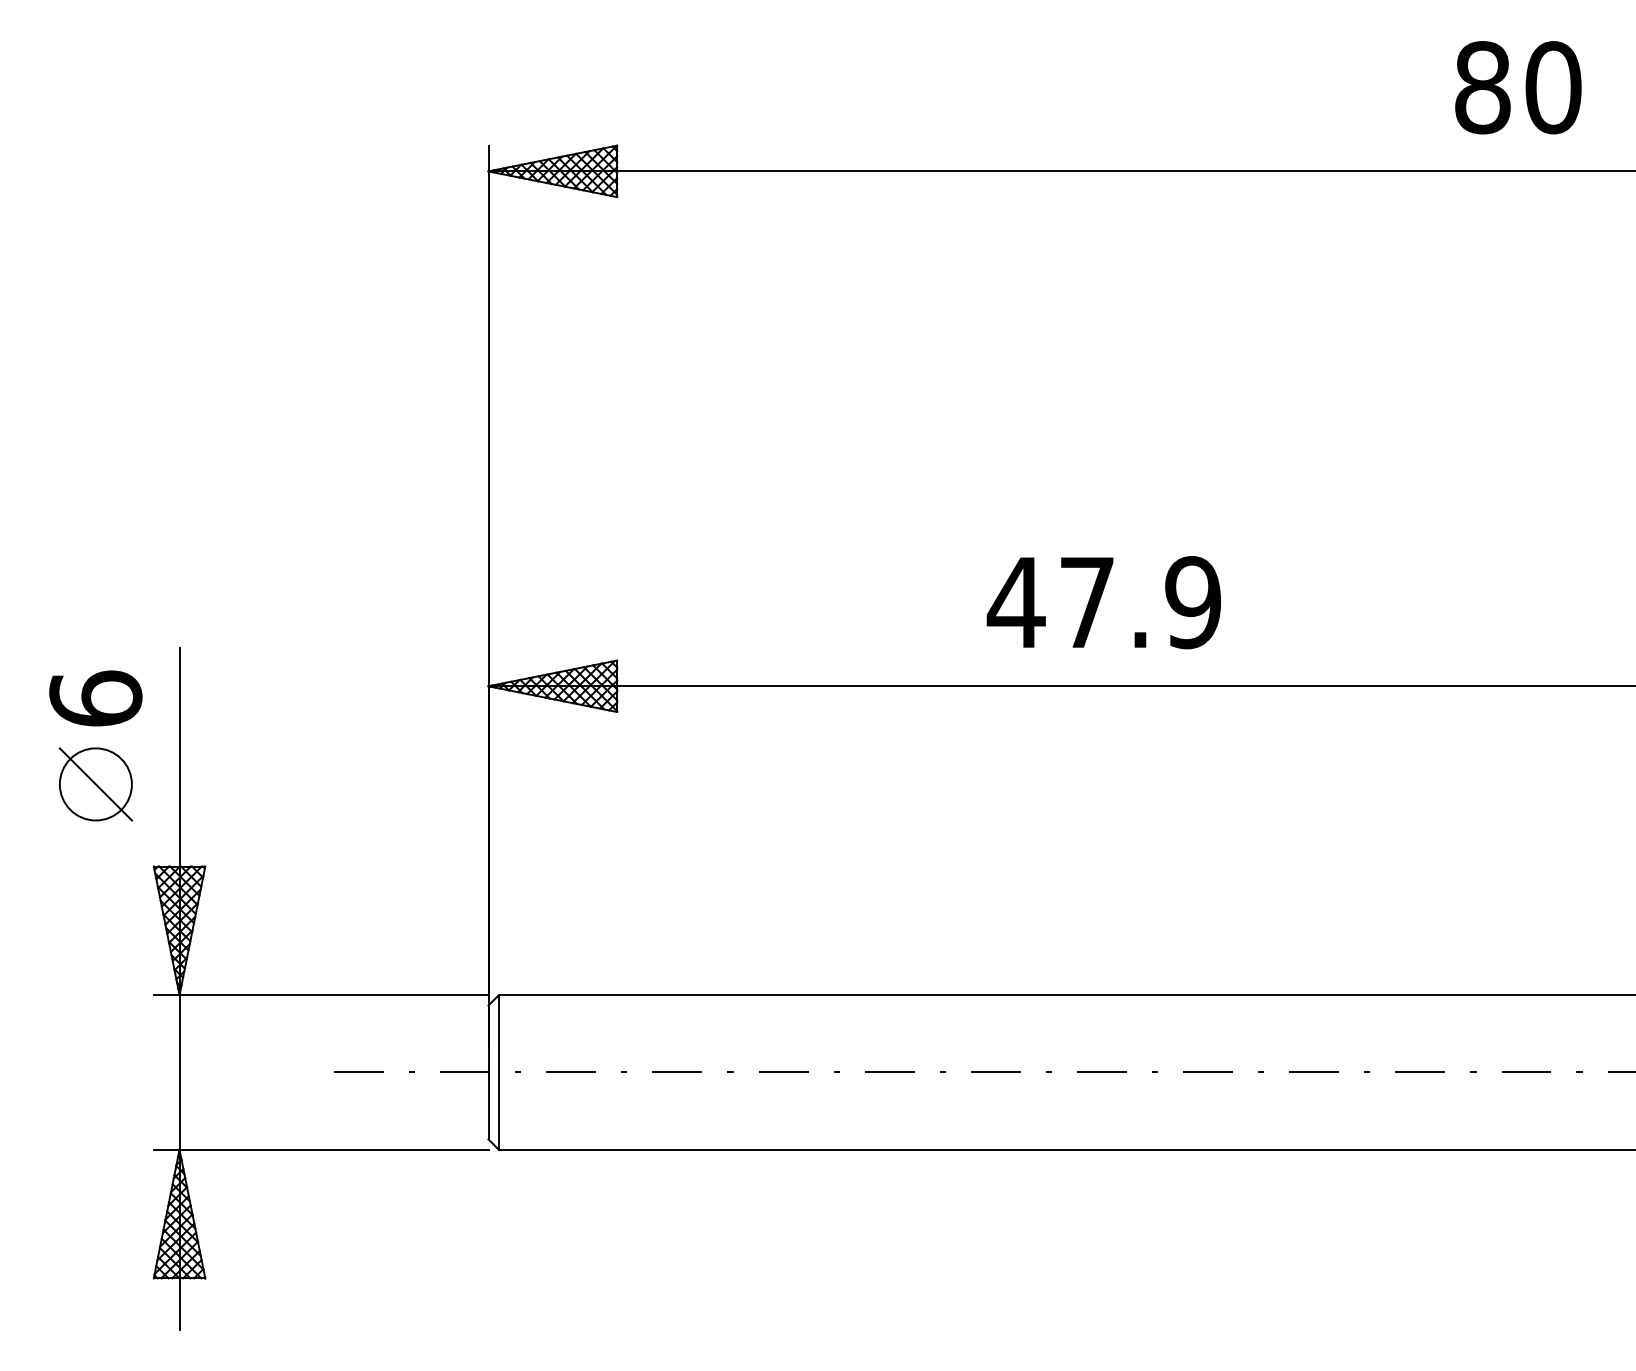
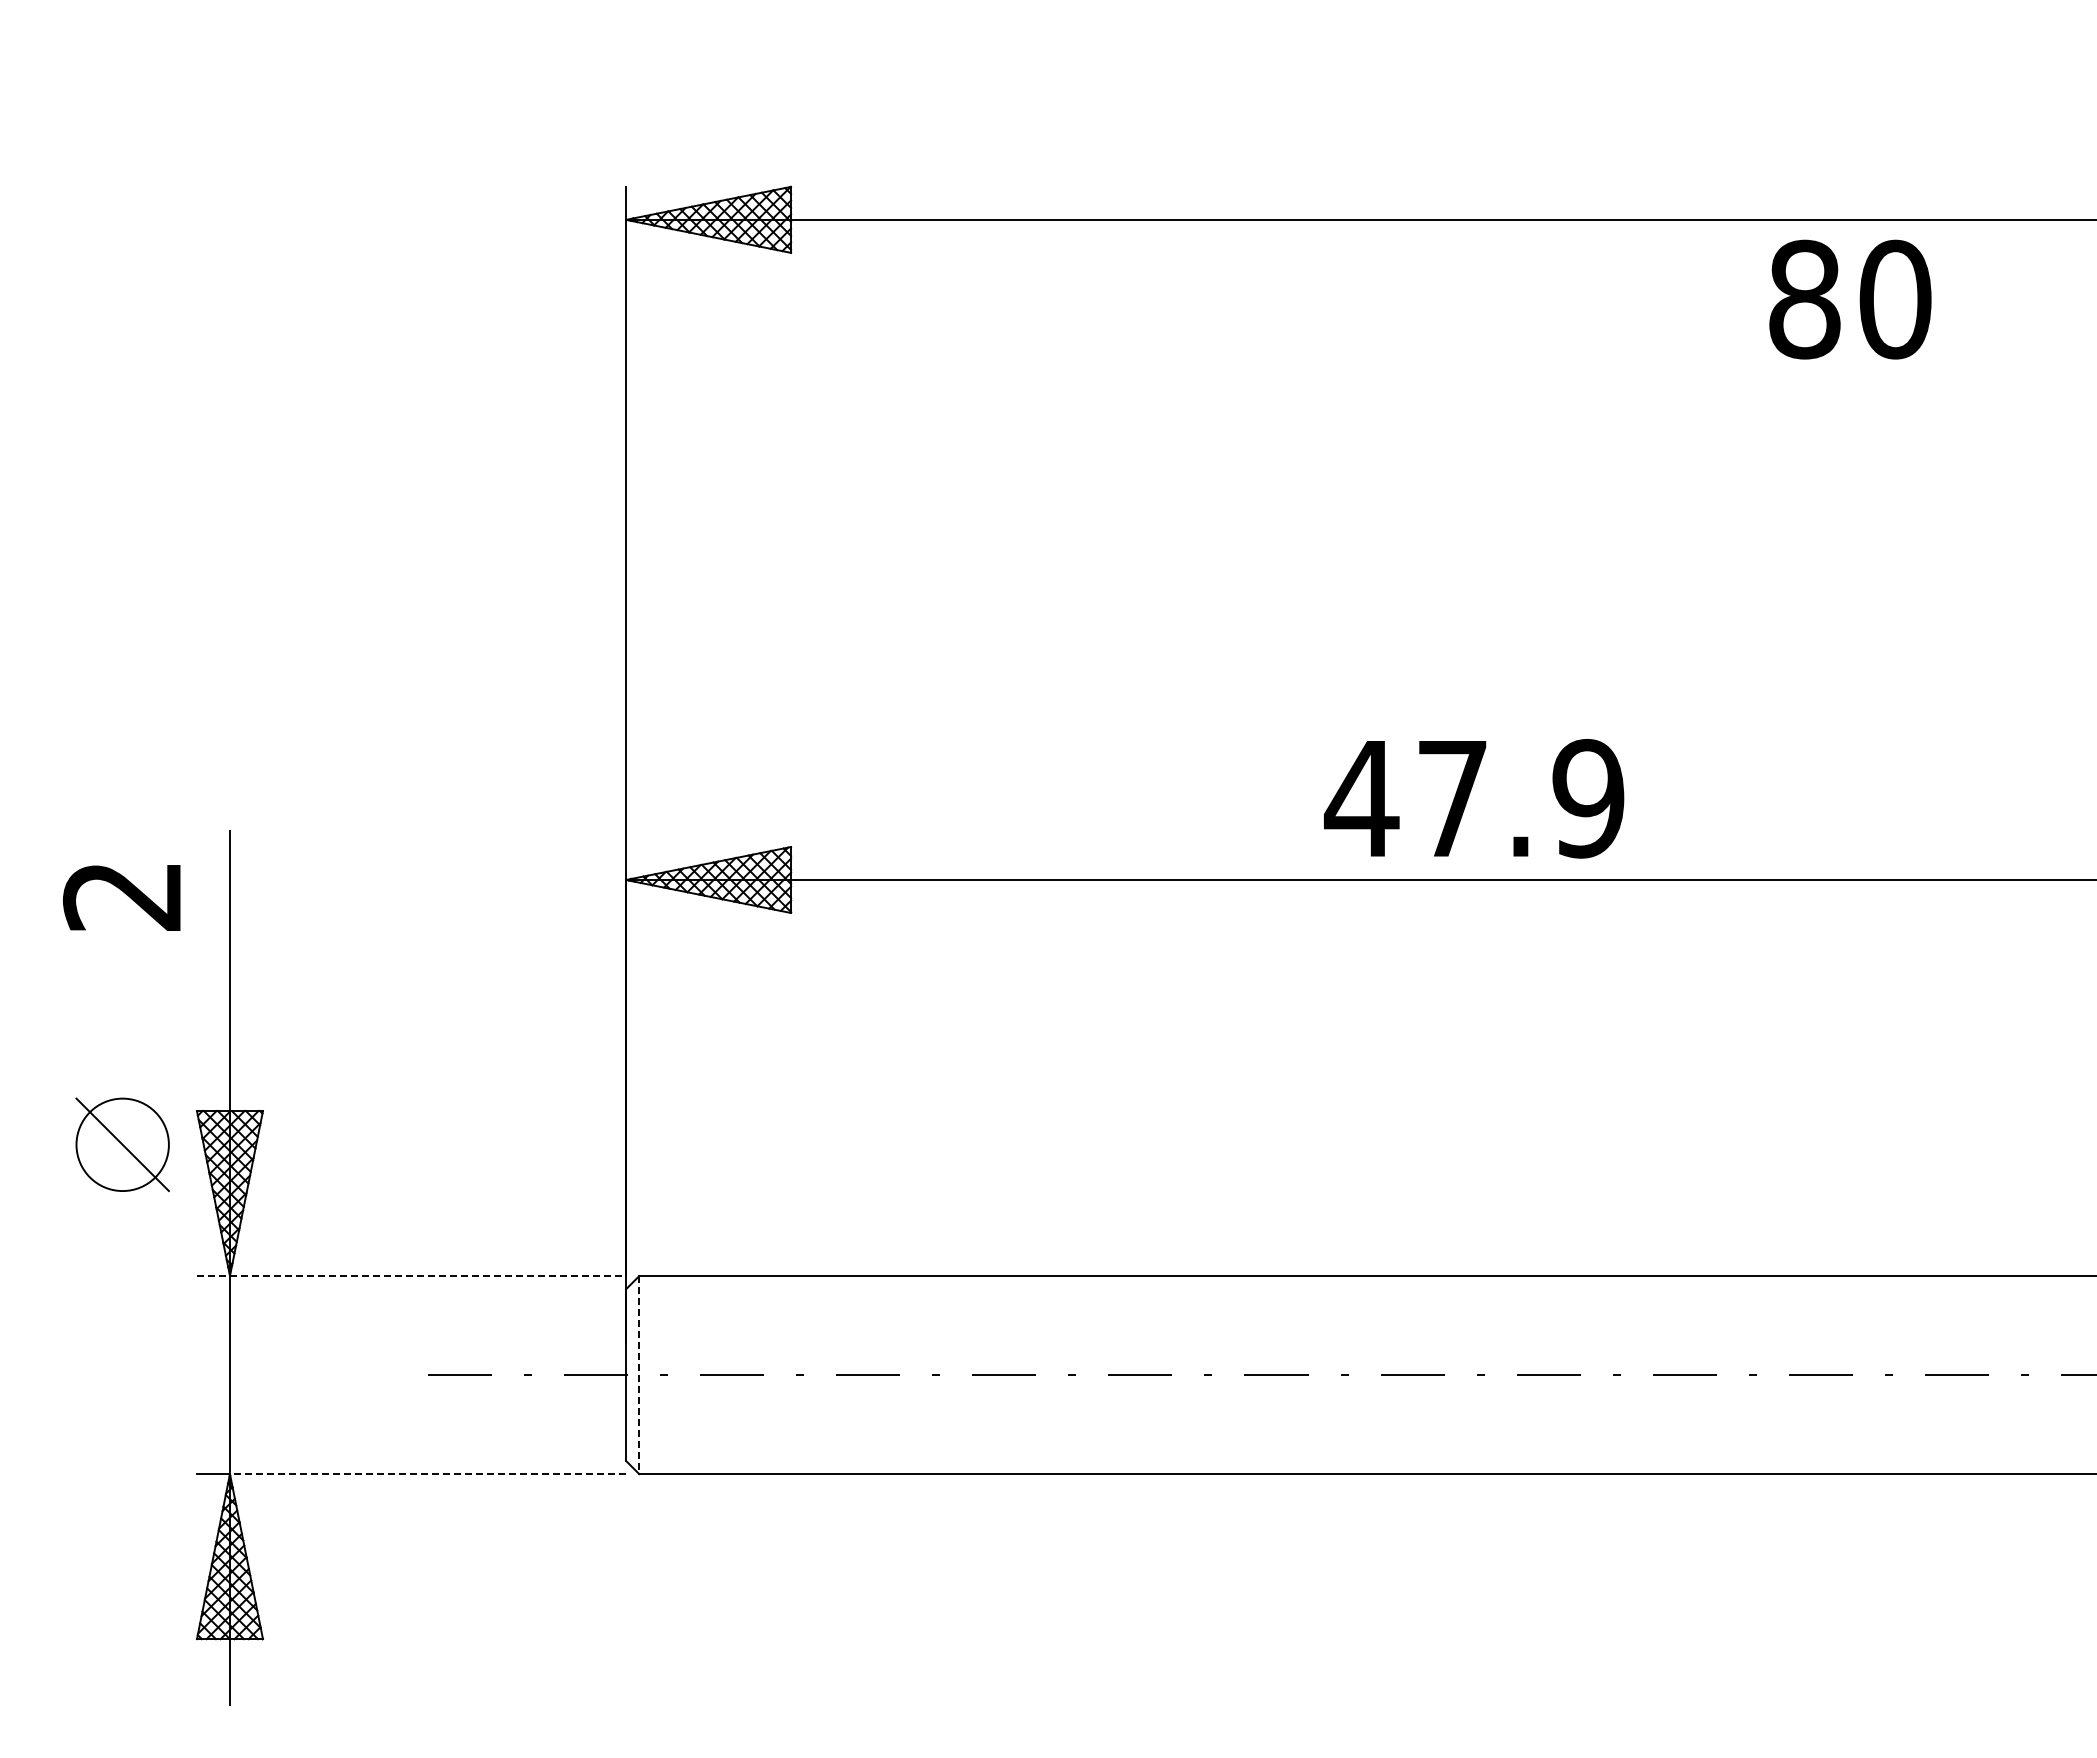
text: (1518, 87) -> (1850, 299), moved
text: (1104, 602) -> (1474, 798), moved
text: (95, 698) -> (122, 895), 6 -> 2
part: (95, 784) -> (122, 1144), moved
line: (321, 995) -> (411, 1276), solid -> dashed
line: (498, 1072) -> (639, 1375), solid -> dashed
line: (333, 1149) -> (427, 1474), solid -> dashed

